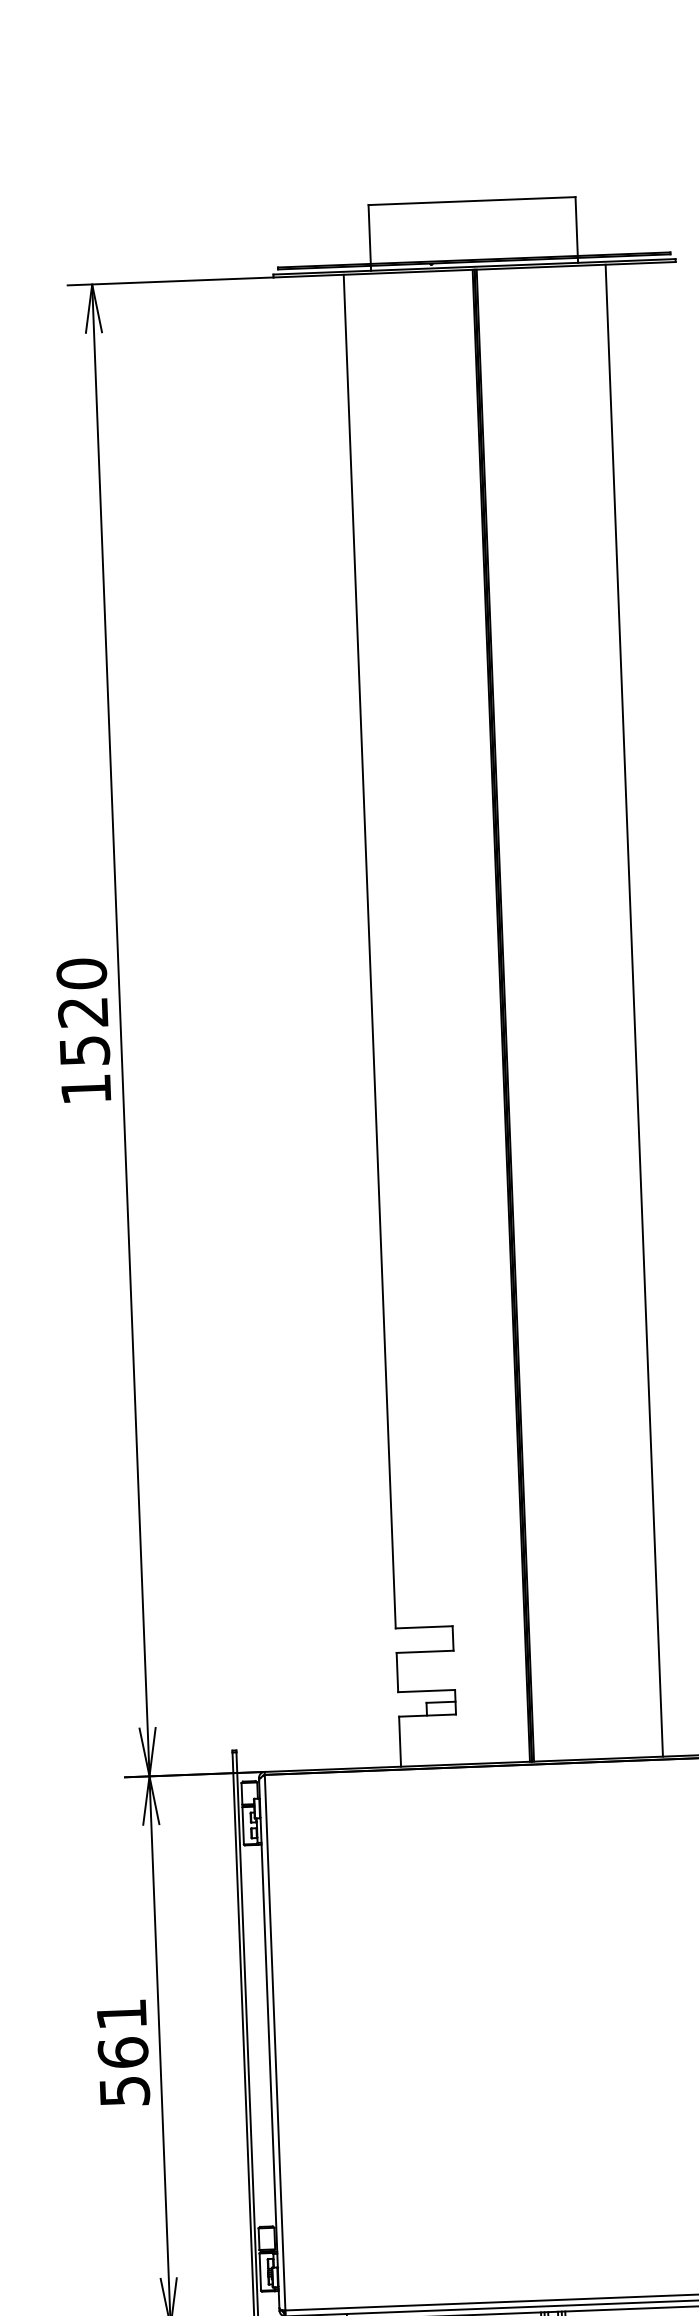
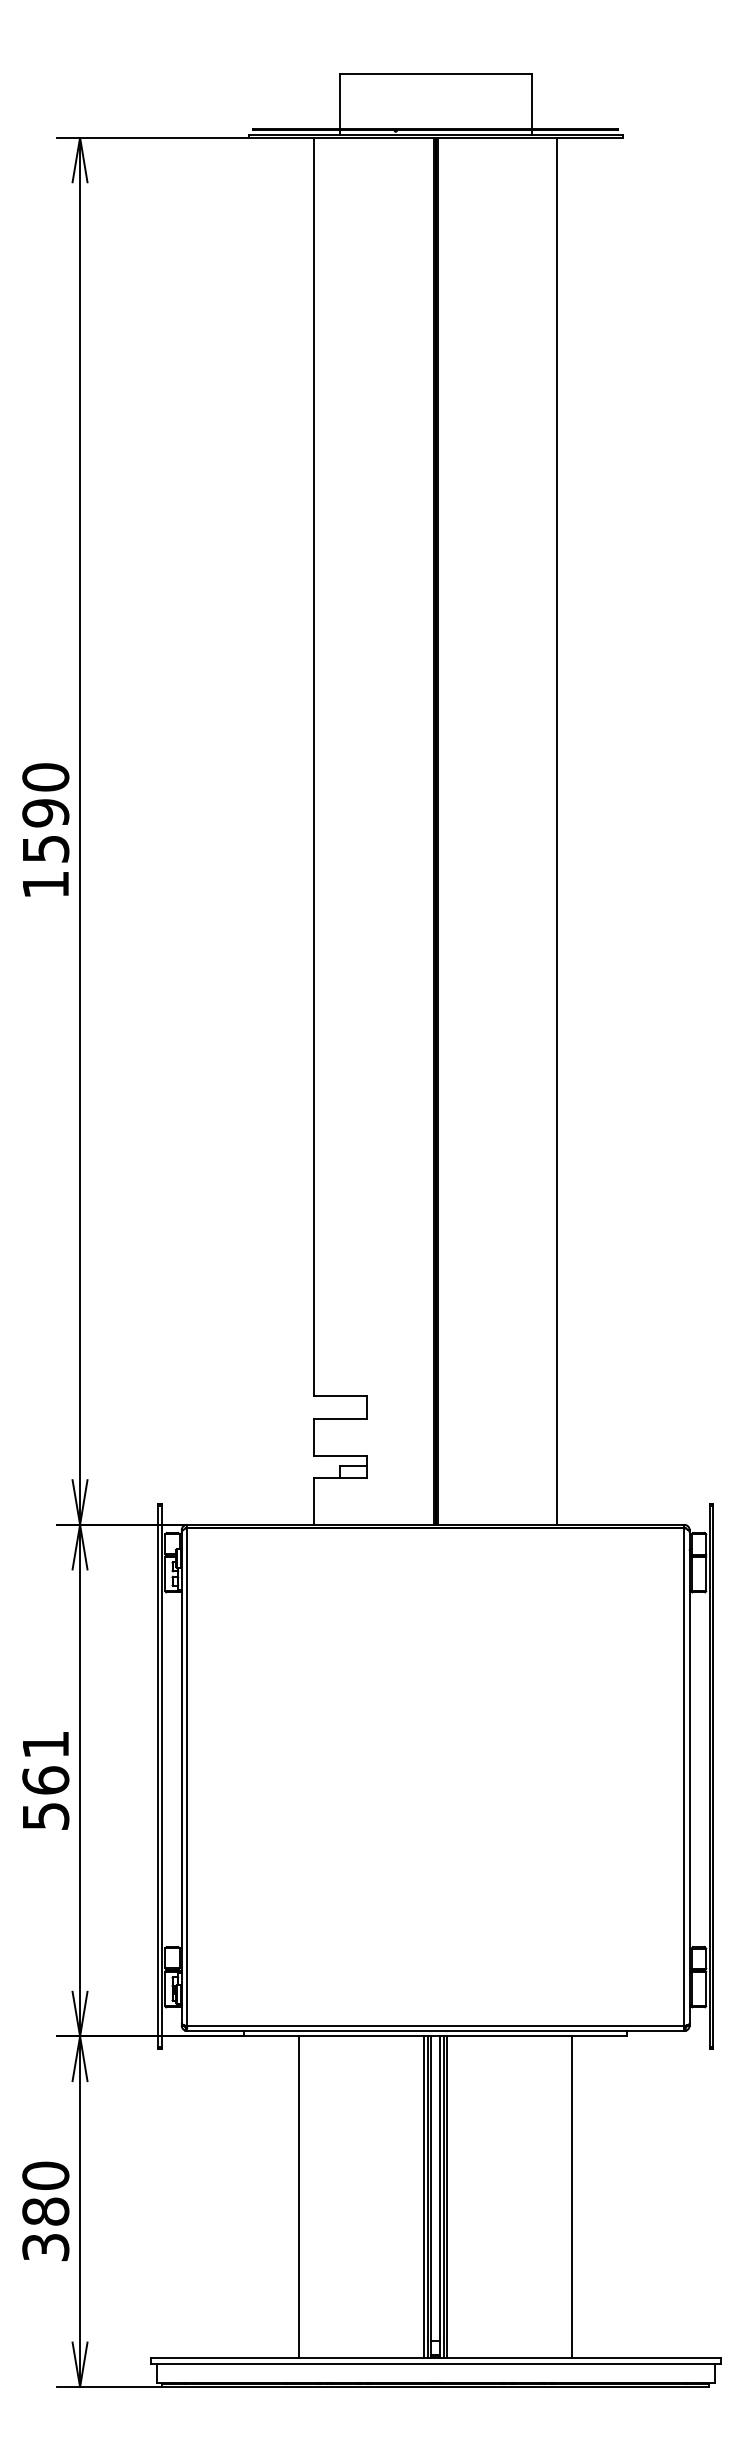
text: (82, 1012) -> (45, 813), 1520 -> 1590

